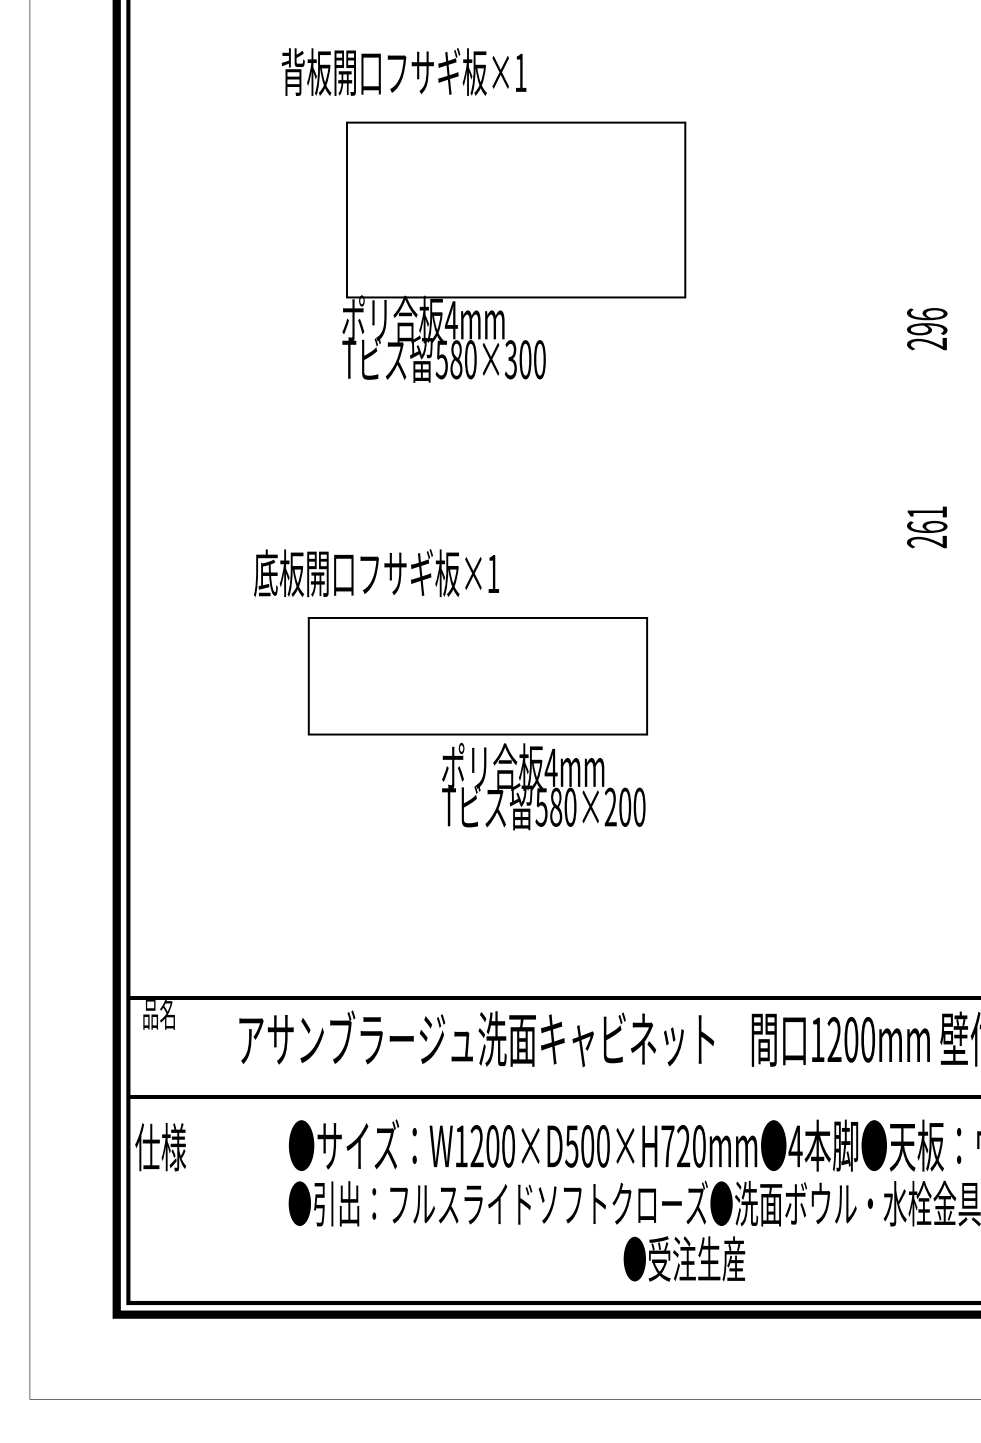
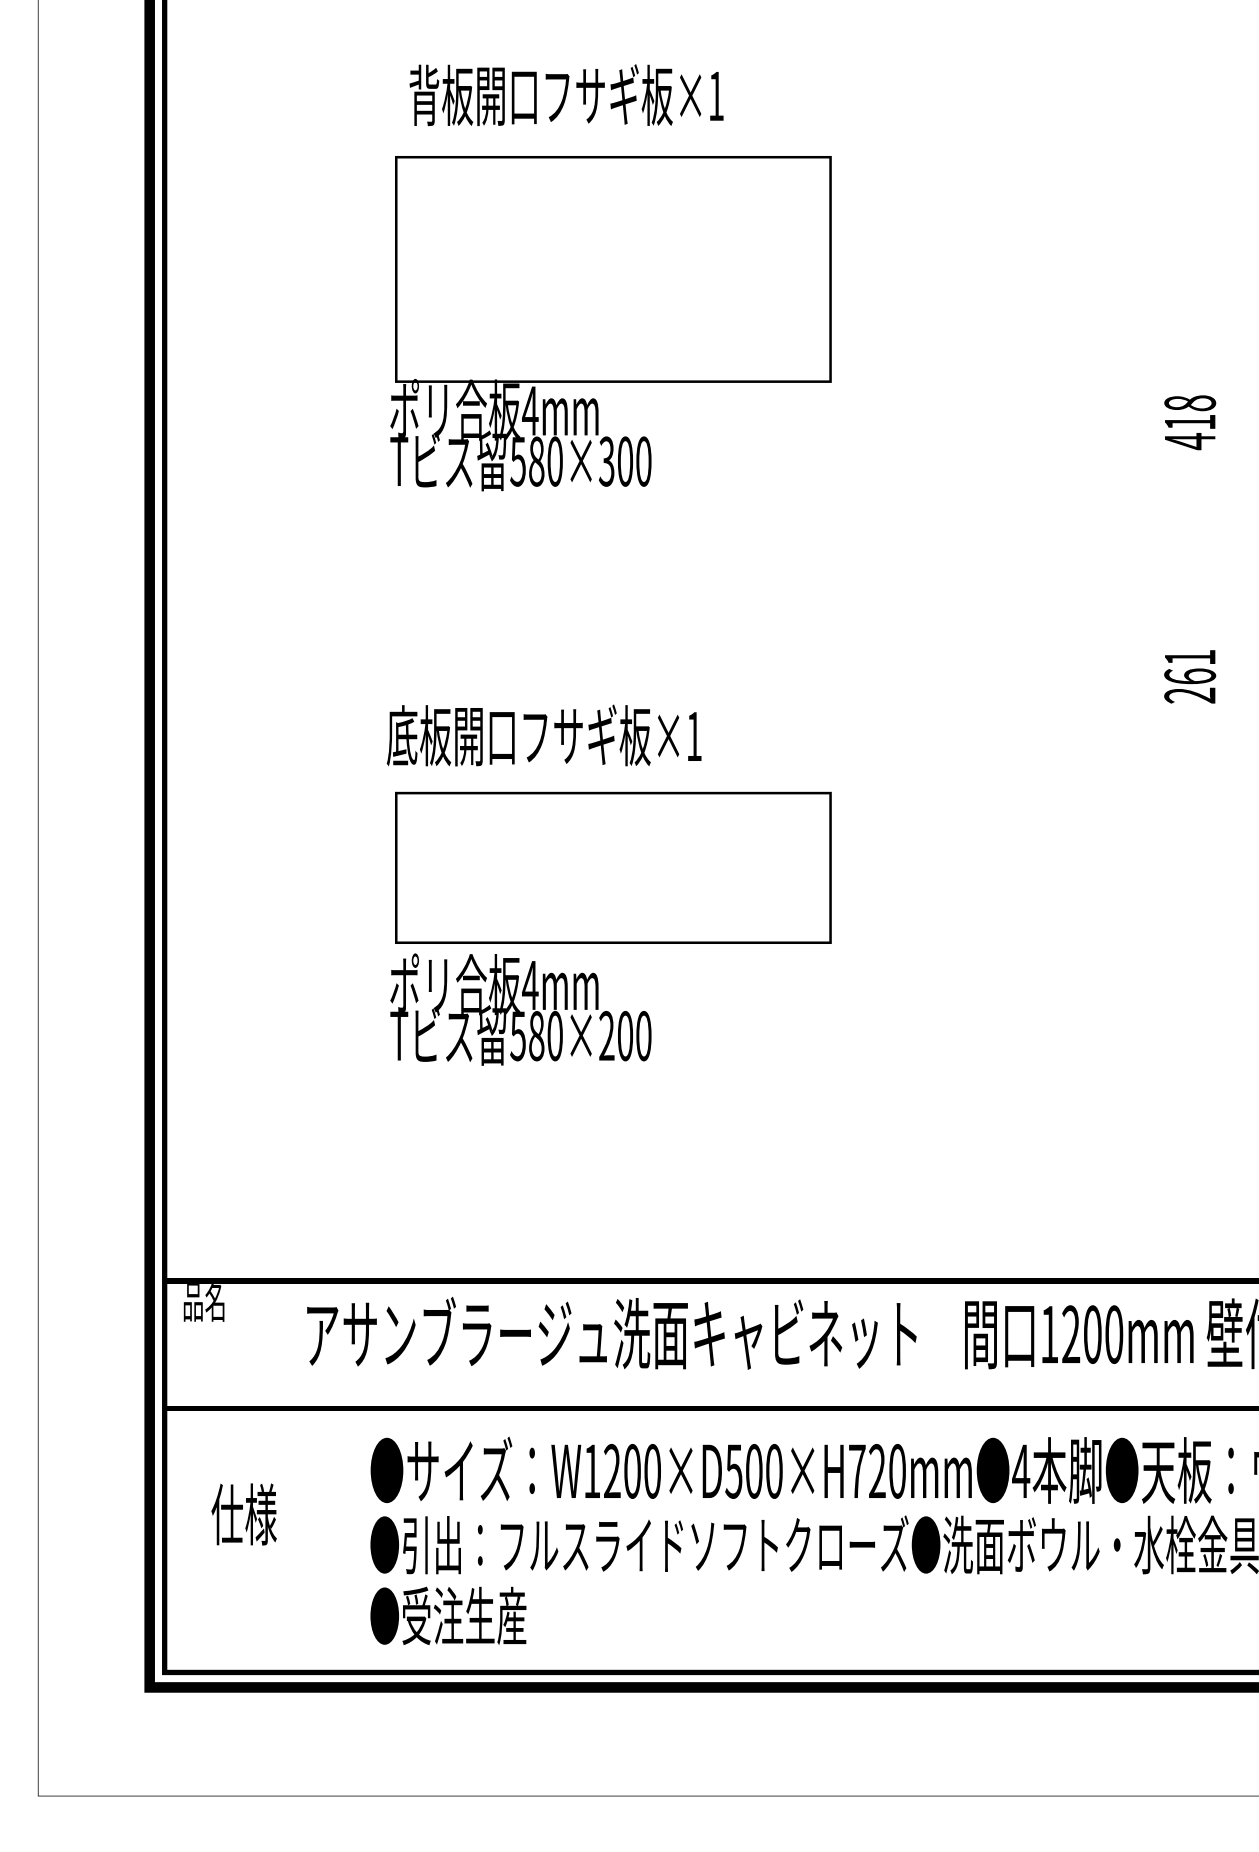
text: (404, 71) -> (566, 94), moved
text: (513, 252) -> (610, 323), moved
text: (927, 329) -> (1190, 422), 296 -> 418
text: (375, 573) -> (543, 735), moved
text: (543, 786) -> (520, 1009), moved
text: (160, 1147) -> (243, 1514), moved
text: (684, 1258) -> (448, 1615), moved

